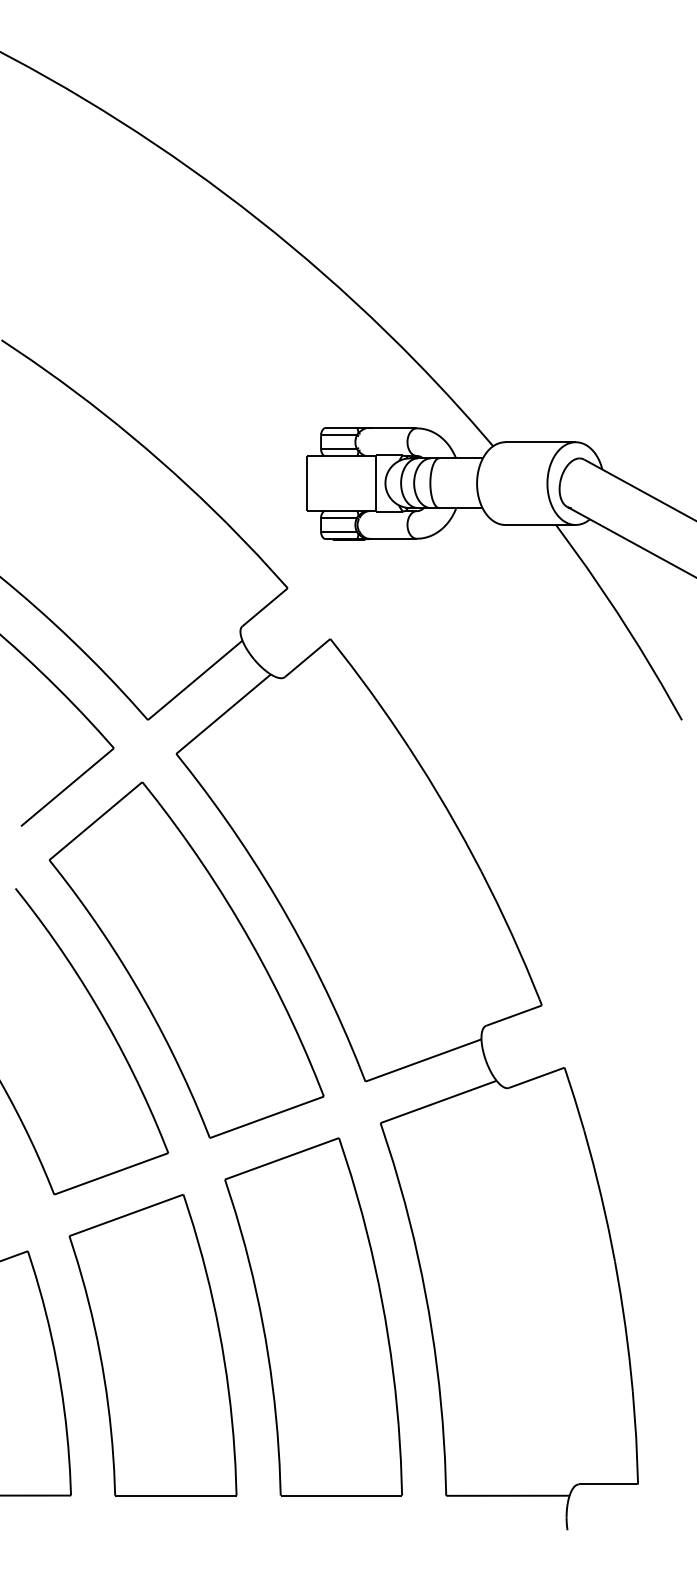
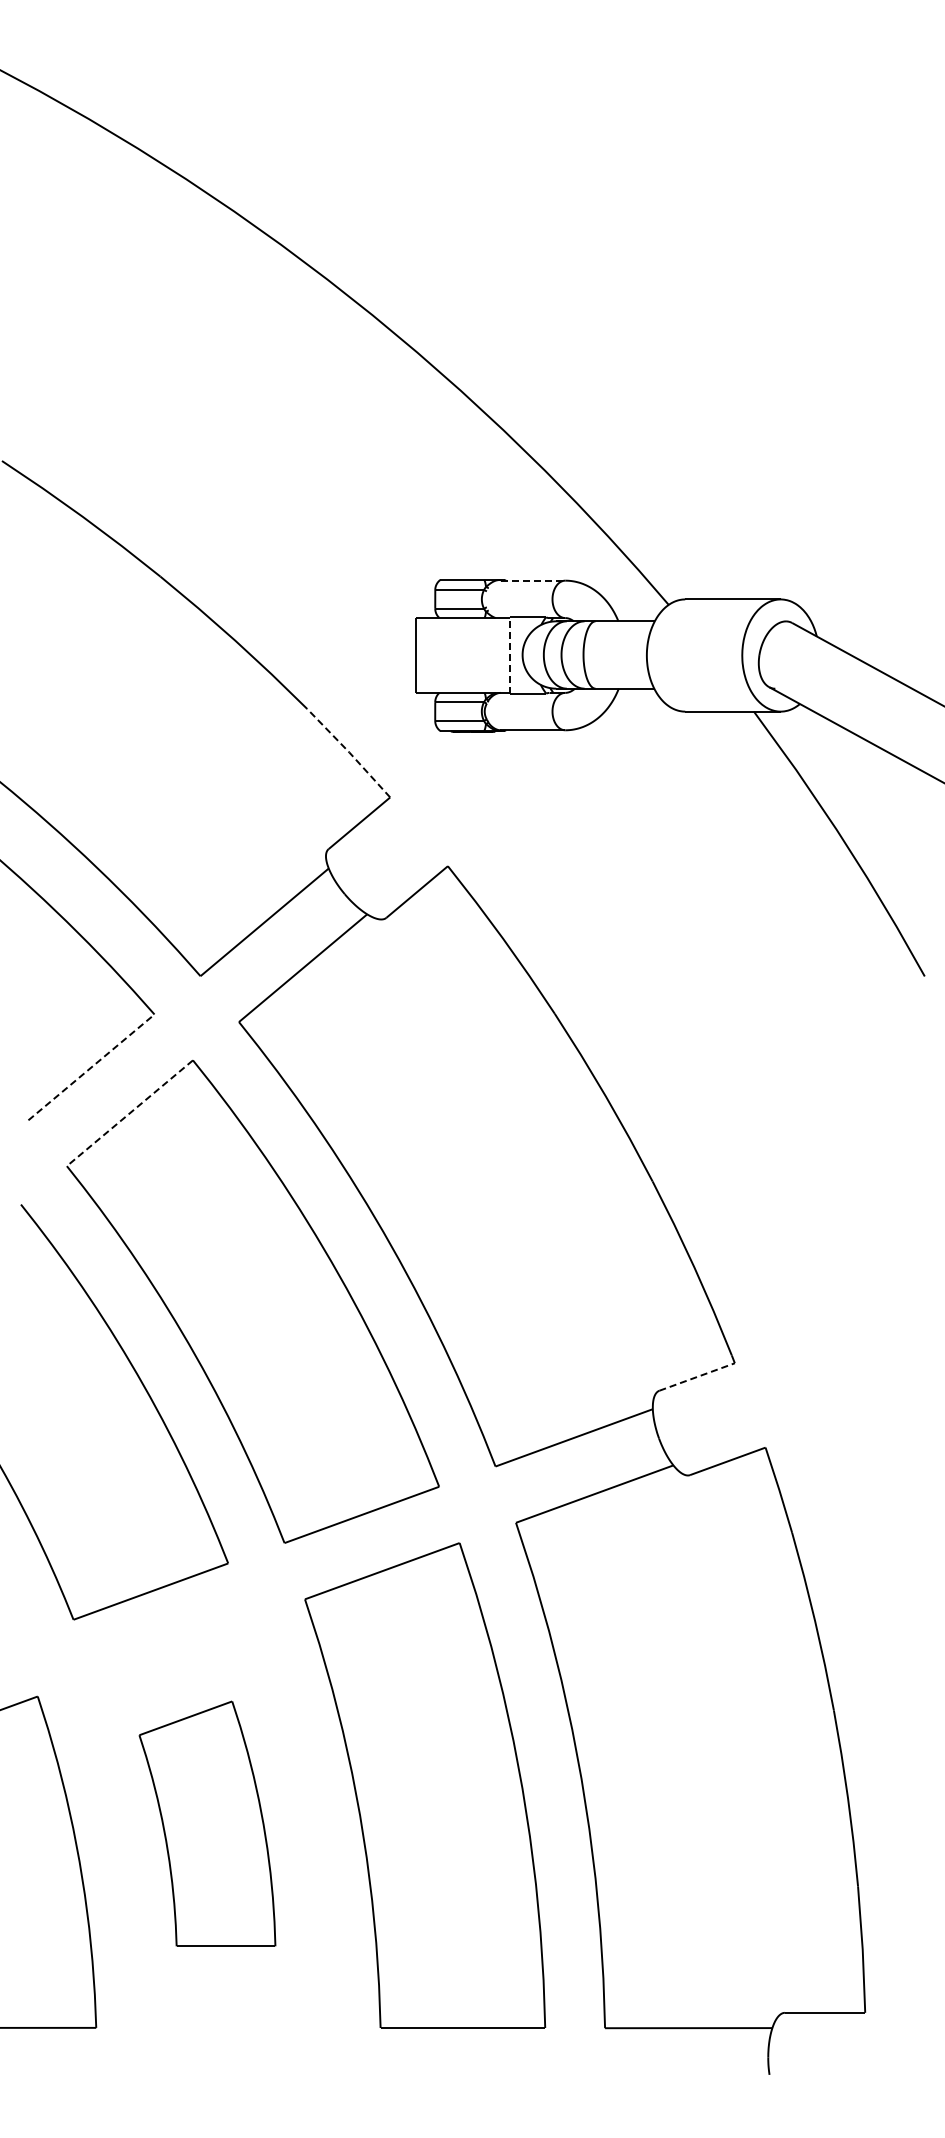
line: (393, 428) -> (533, 580), solid -> dashed
line: (376, 482) -> (510, 654), solid -> dashed
line: (257, 555) -> (349, 752), solid -> dashed
line: (67, 787) -> (91, 1067), solid -> dashed
line: (95, 821) -> (129, 1113), solid -> dashed
line: (514, 1015) -> (697, 1376), solid -> dashed
part: (153, 1344) -> (207, 1823), size x0.6

